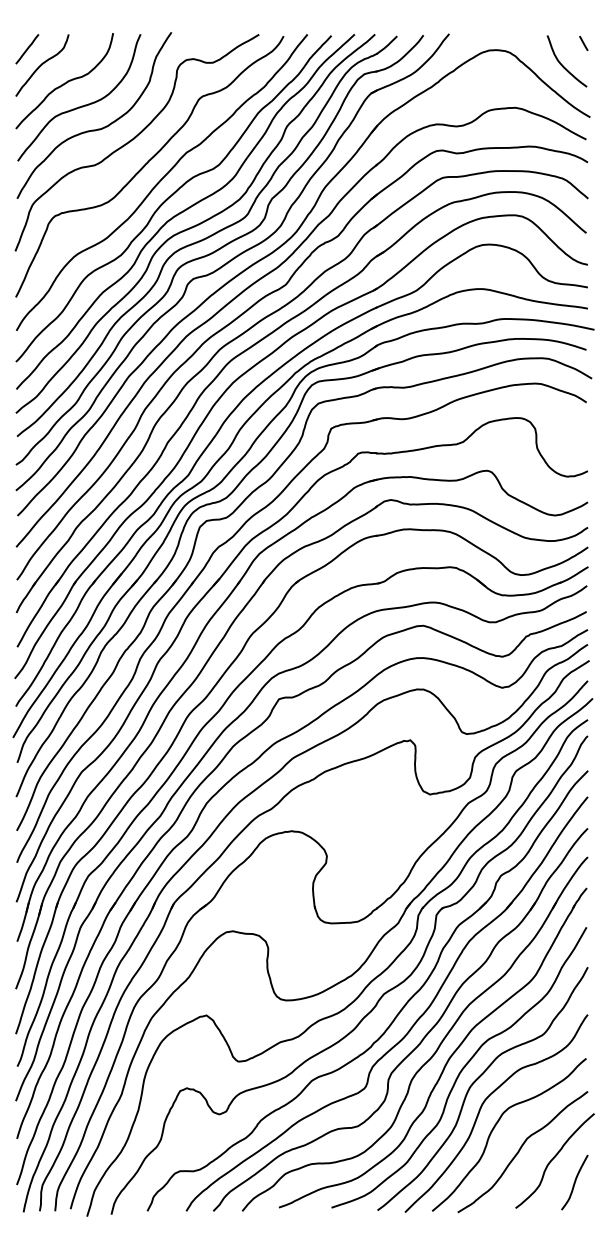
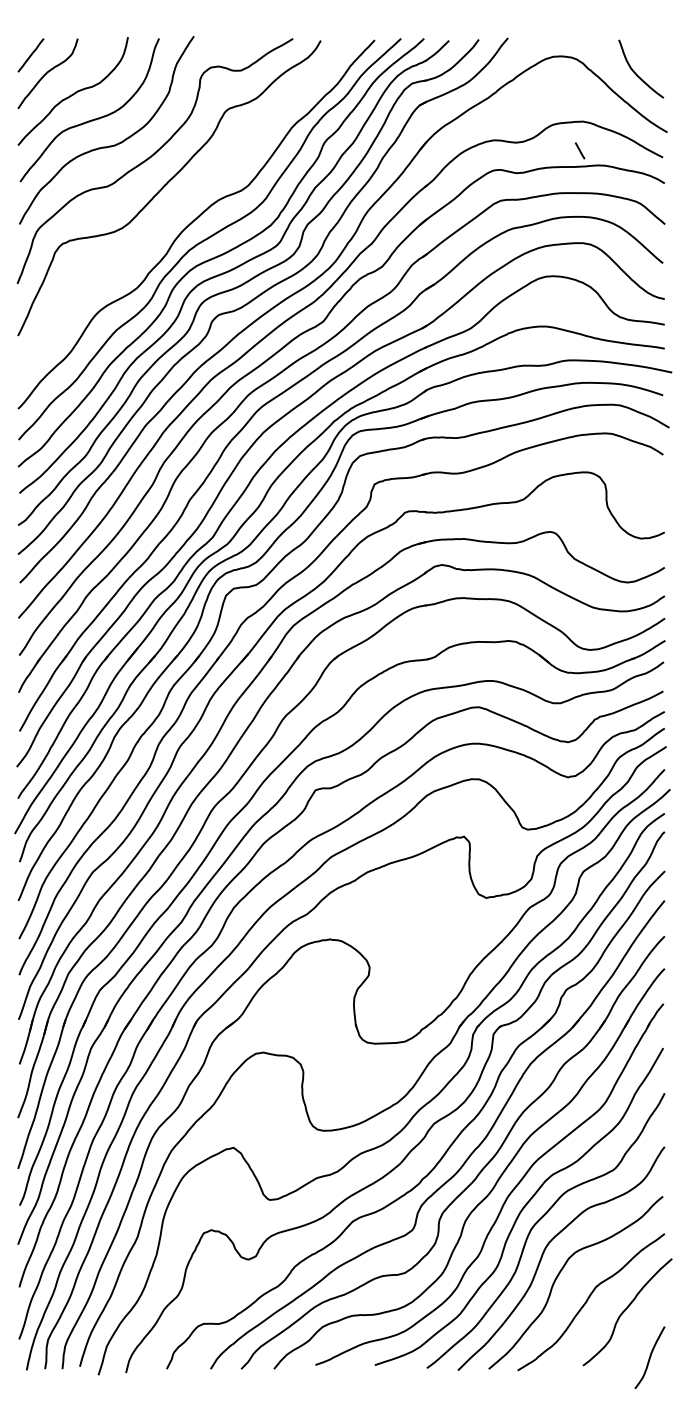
line: (583, 43) -> (579, 150), moved
curve: (161, 181) -> (182, 204), removed
curve: (574, 1182) -> (649, 1357), moved

